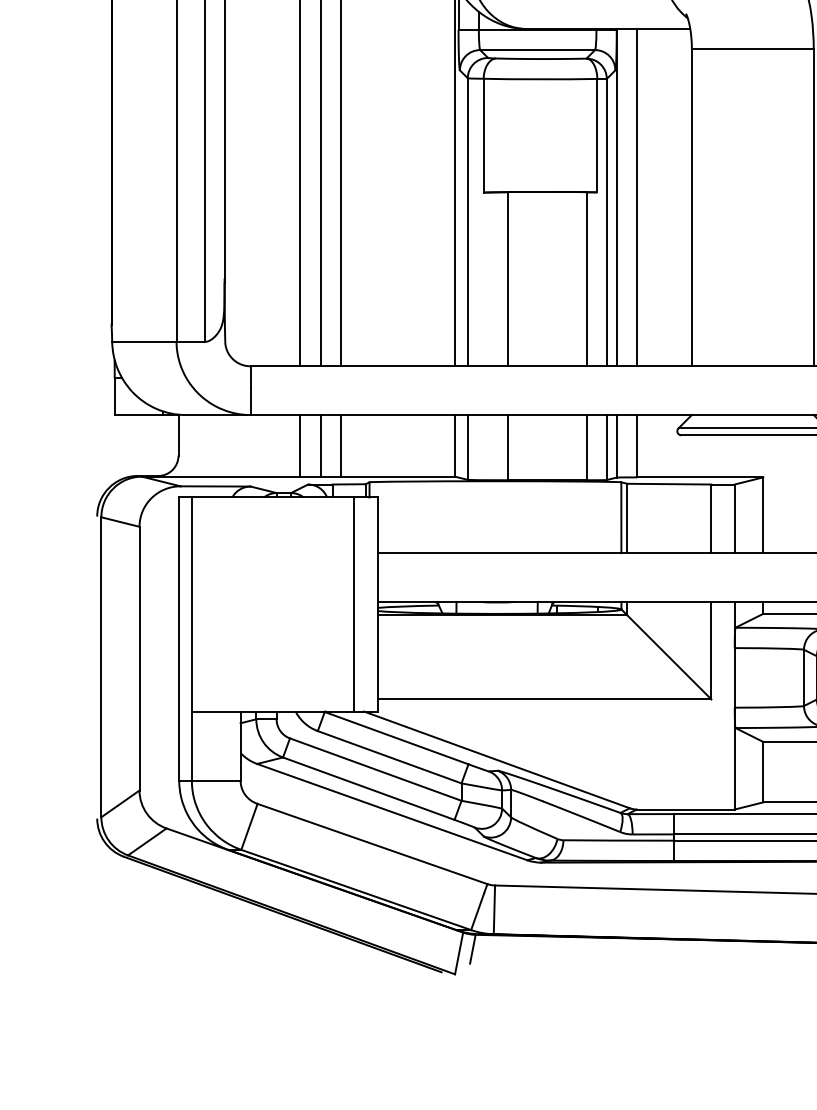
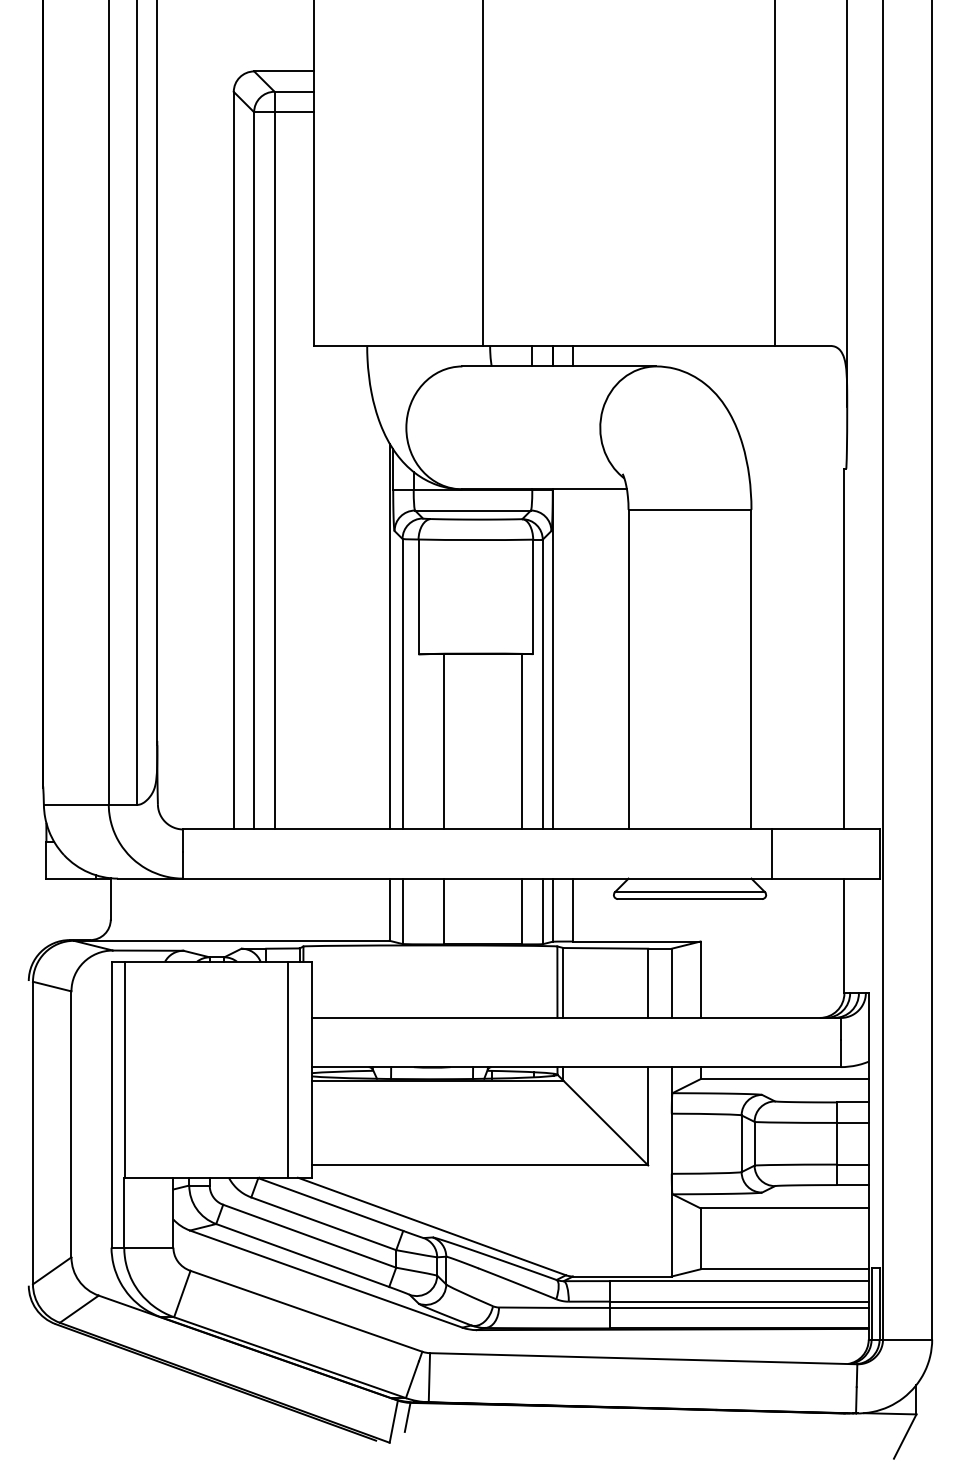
line: (637, 197) -> (573, 659), removed
line: (300, 445) -> (233, 909), removed
line: (321, 445) -> (254, 909), removed
line: (340, 445) -> (274, 909), removed

